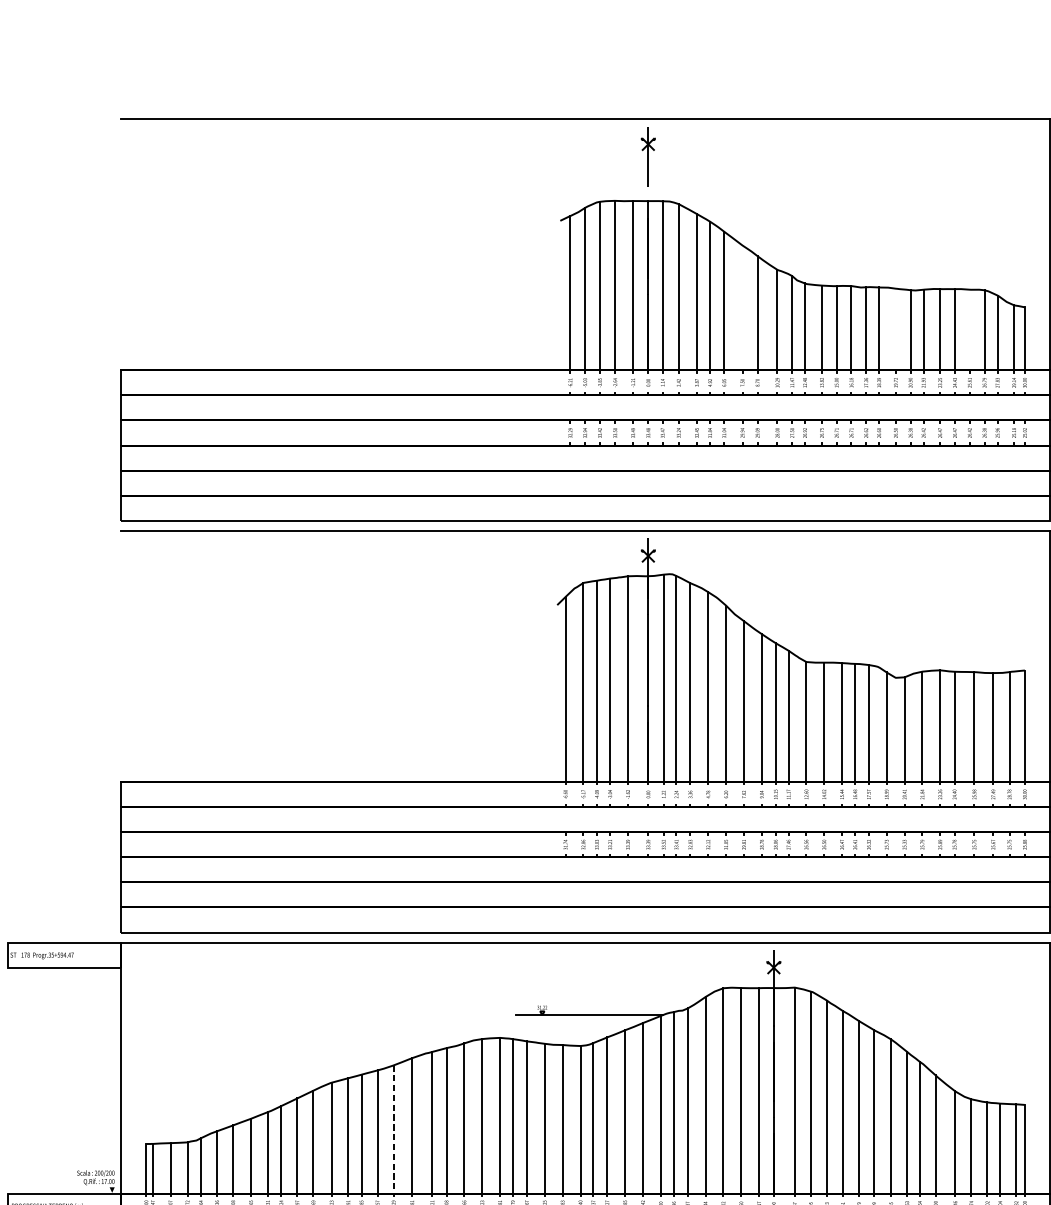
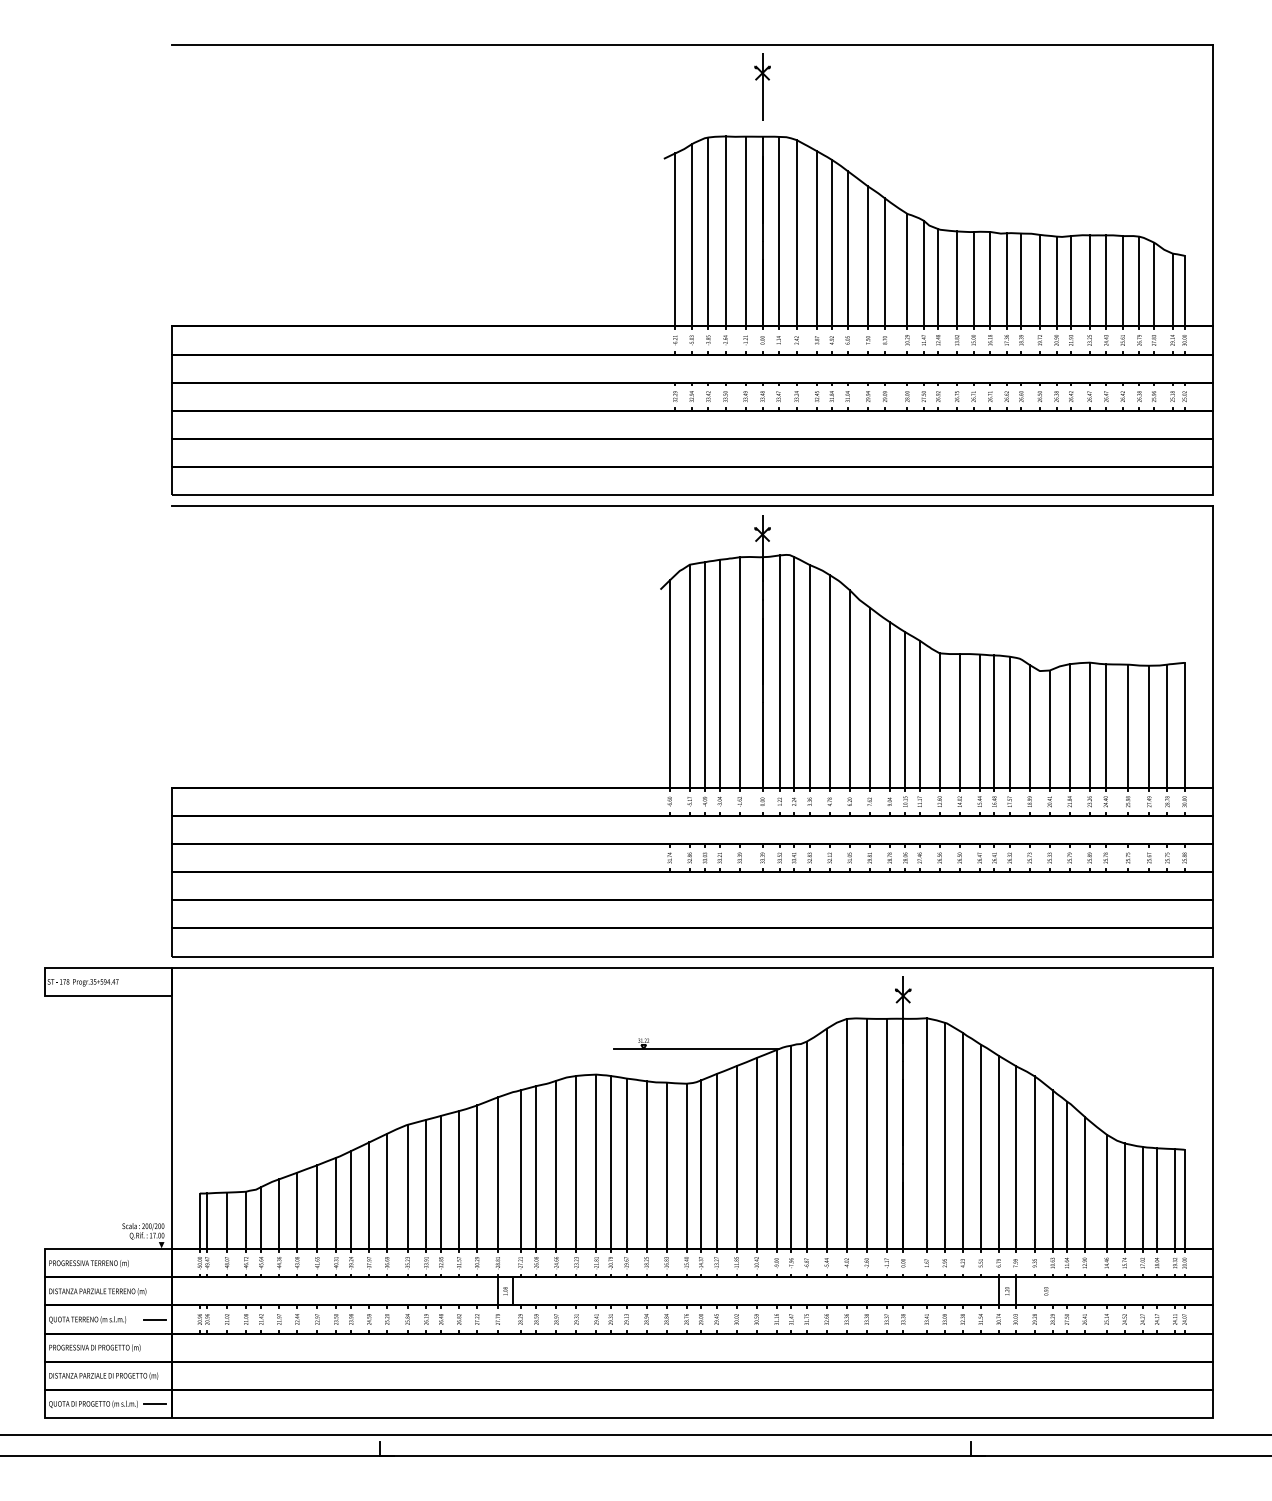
line: (742, 307) -> (868, 256), added
line: (895, 329) -> (1039, 280), added
line: (969, 330) -> (1122, 281), added
line: (394, 1129) -> (477, 1177), dashed -> solid

